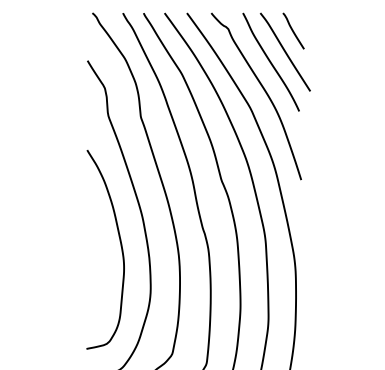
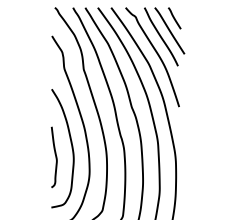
curve: (93, 264) -> (55, 157), added

